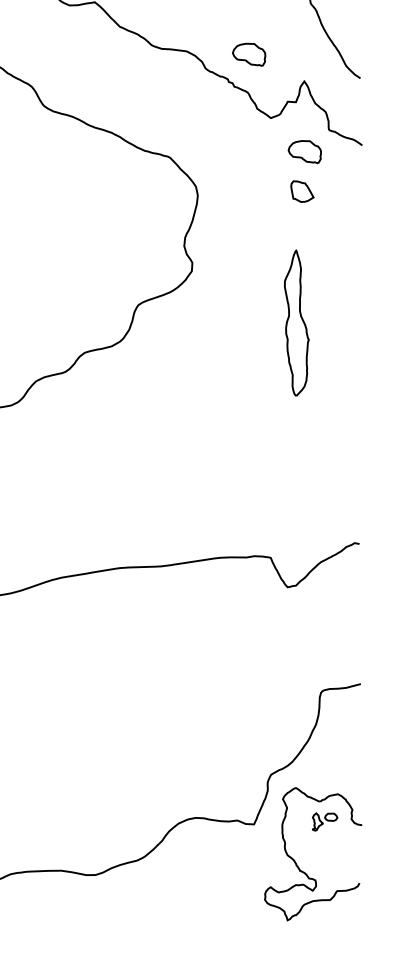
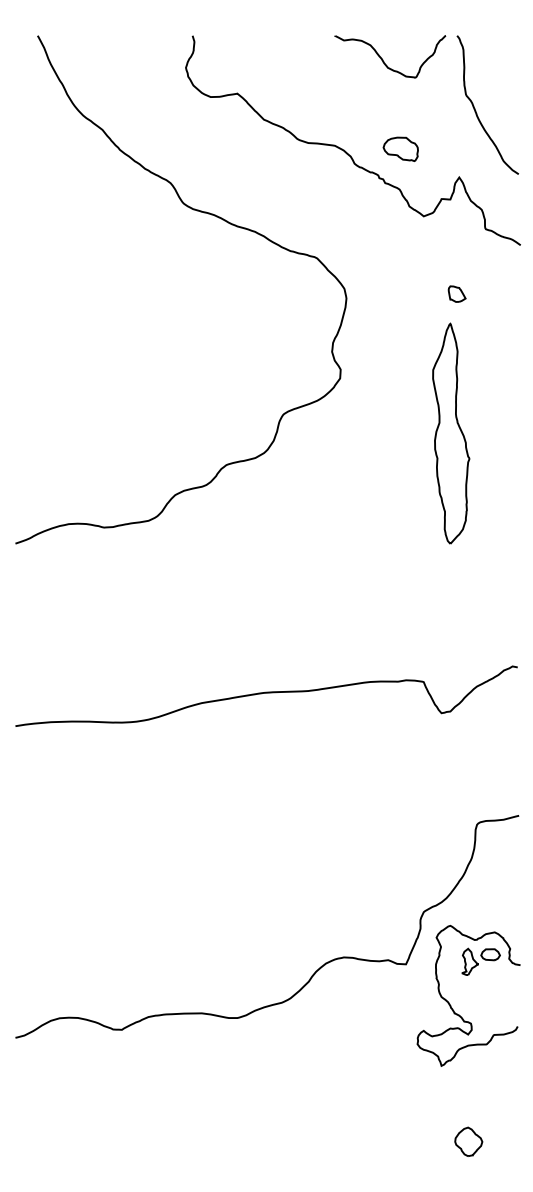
part: (304, 151) -> (459, 251), removed
part: (301, 190) -> (456, 293), size x0.71
part: (297, 323) -> (451, 433), size x1.43
part: (324, 821) -> (480, 961), size x1.43

